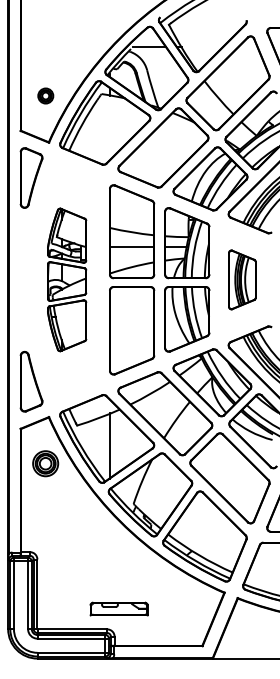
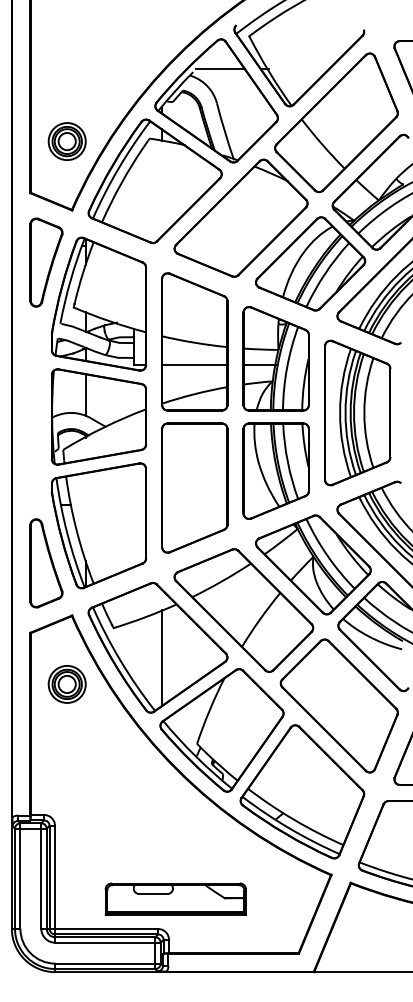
part: (45, 95) -> (66, 140), size x1.67
part: (66, 279) -> (97, 412), size x1.67
part: (242, 279) -> (357, 412), size x1.67
part: (118, 608) -> (174, 898), size x1.67

